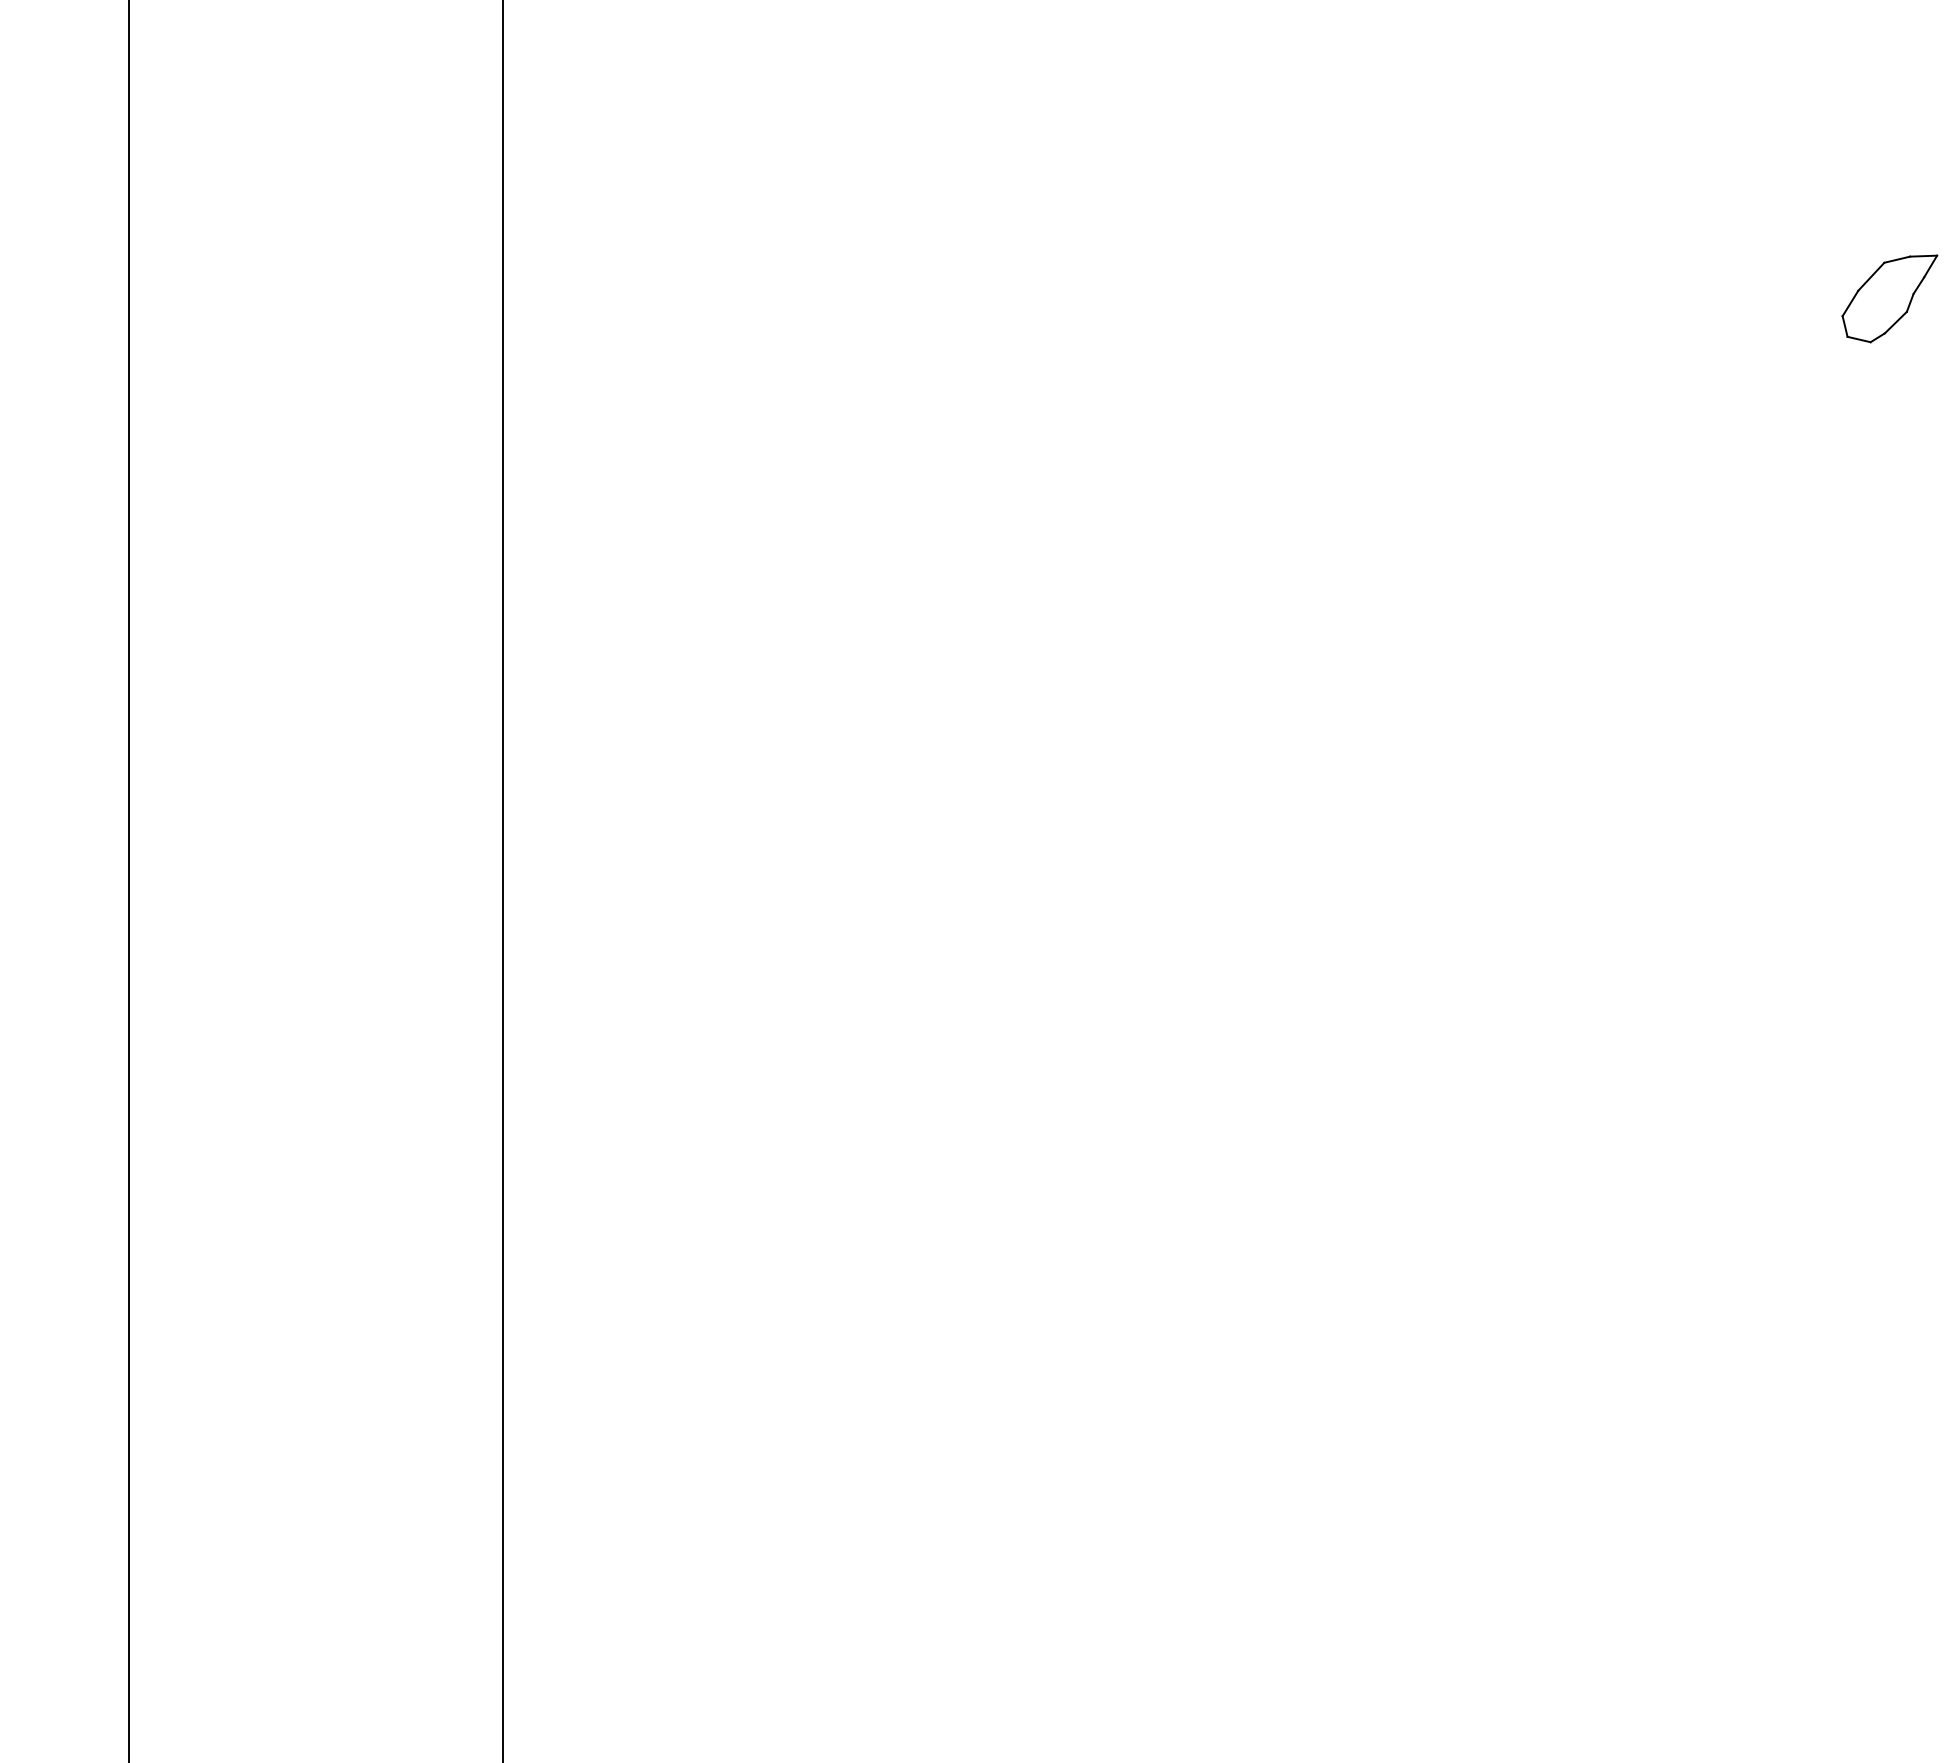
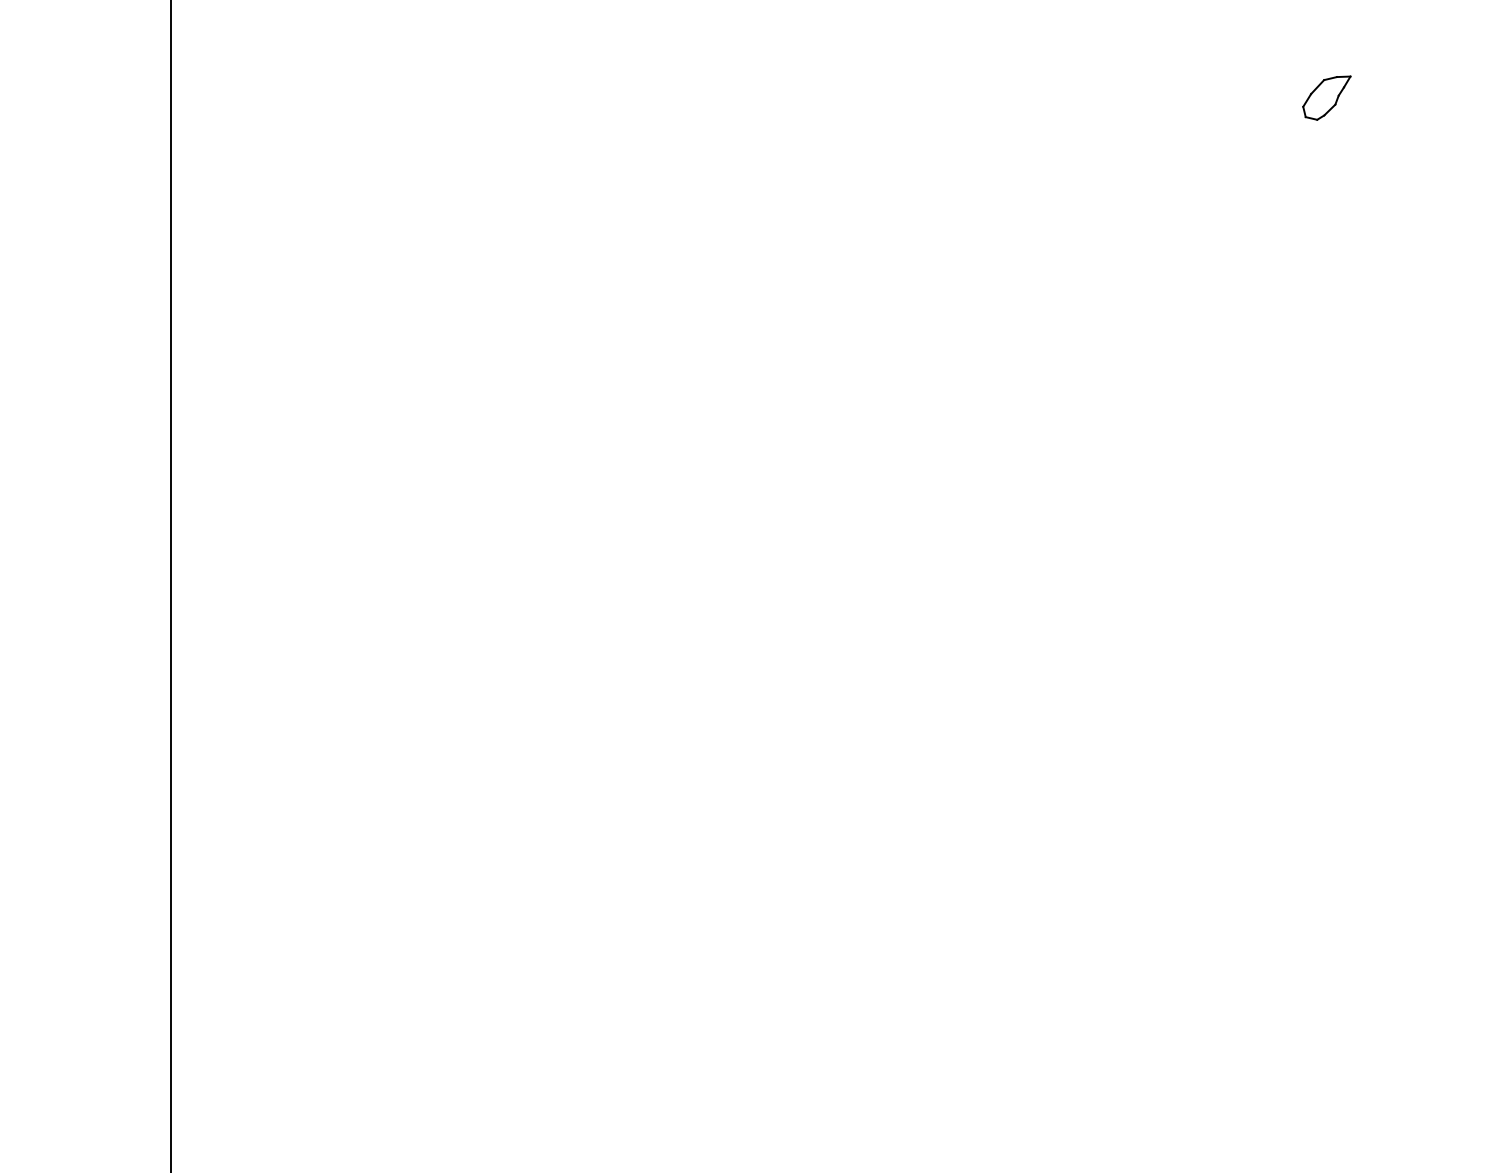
part: (1889, 298) -> (1326, 97), size x0.6

